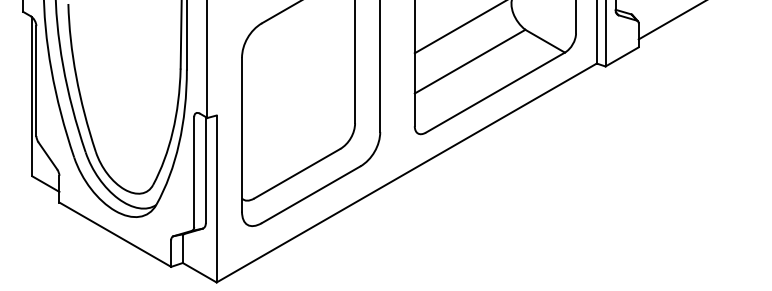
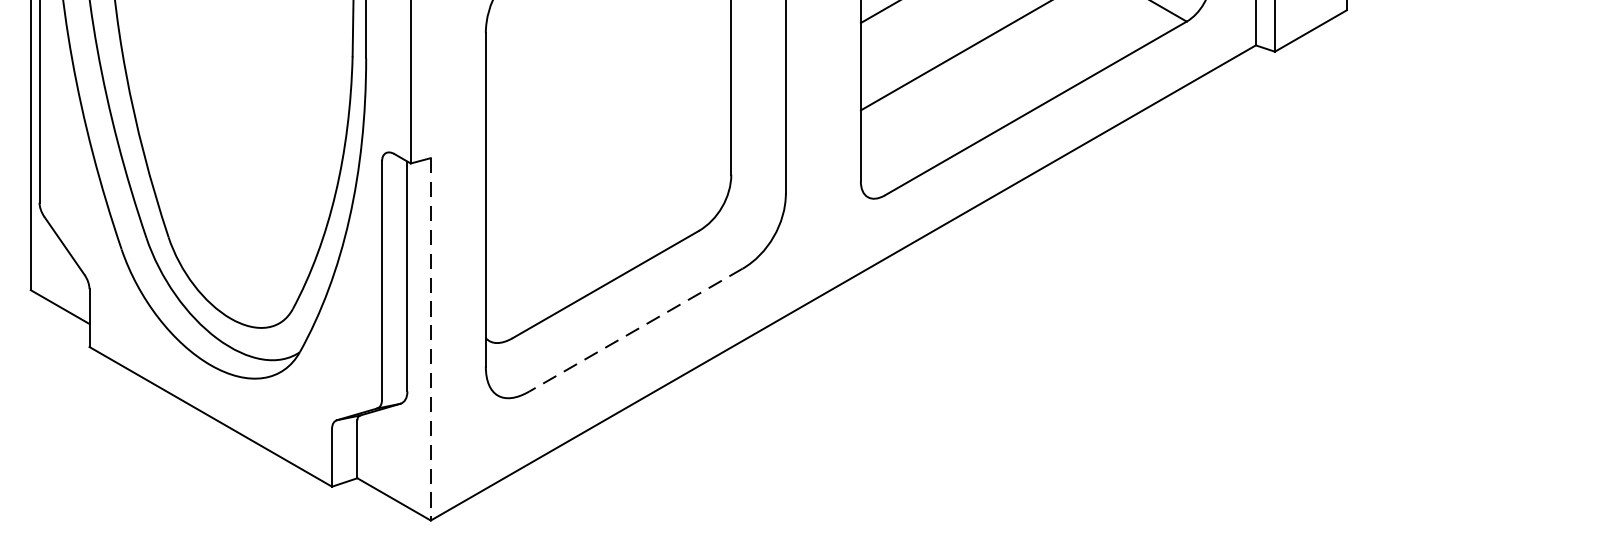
line: (311, 194) -> (636, 329), solid -> dashed
line: (216, 199) -> (430, 340), solid -> dashed

